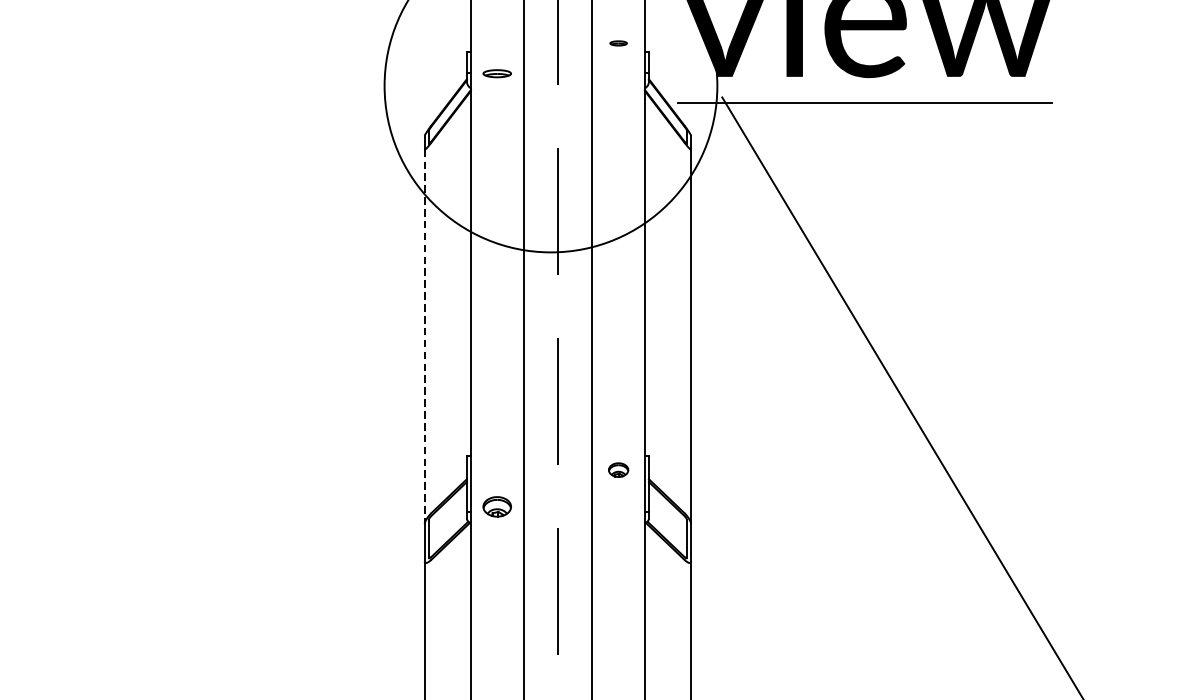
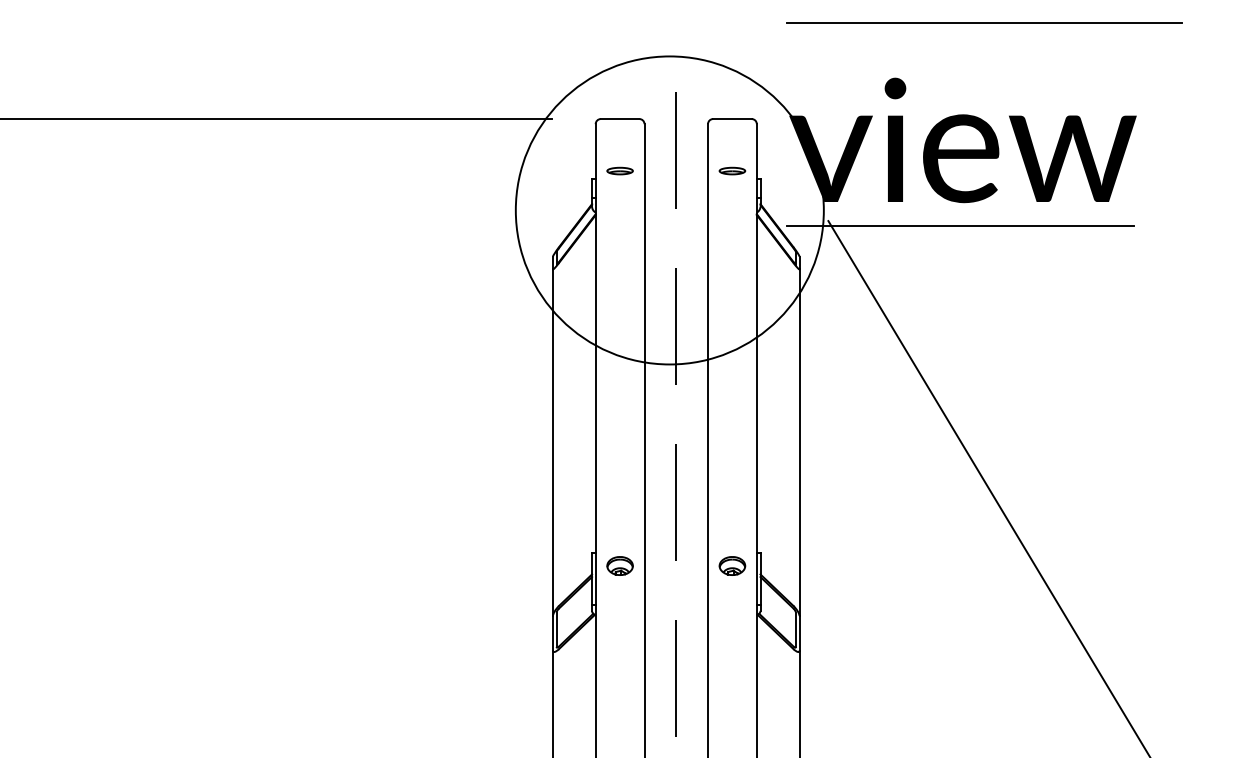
part: (618, 42) -> (732, 170), size x1.67
part: (496, 73) -> (619, 170), moved
line: (424, 337) -> (552, 443), dashed -> solid
part: (618, 469) -> (732, 565), size x1.43
part: (496, 506) -> (619, 565), moved

